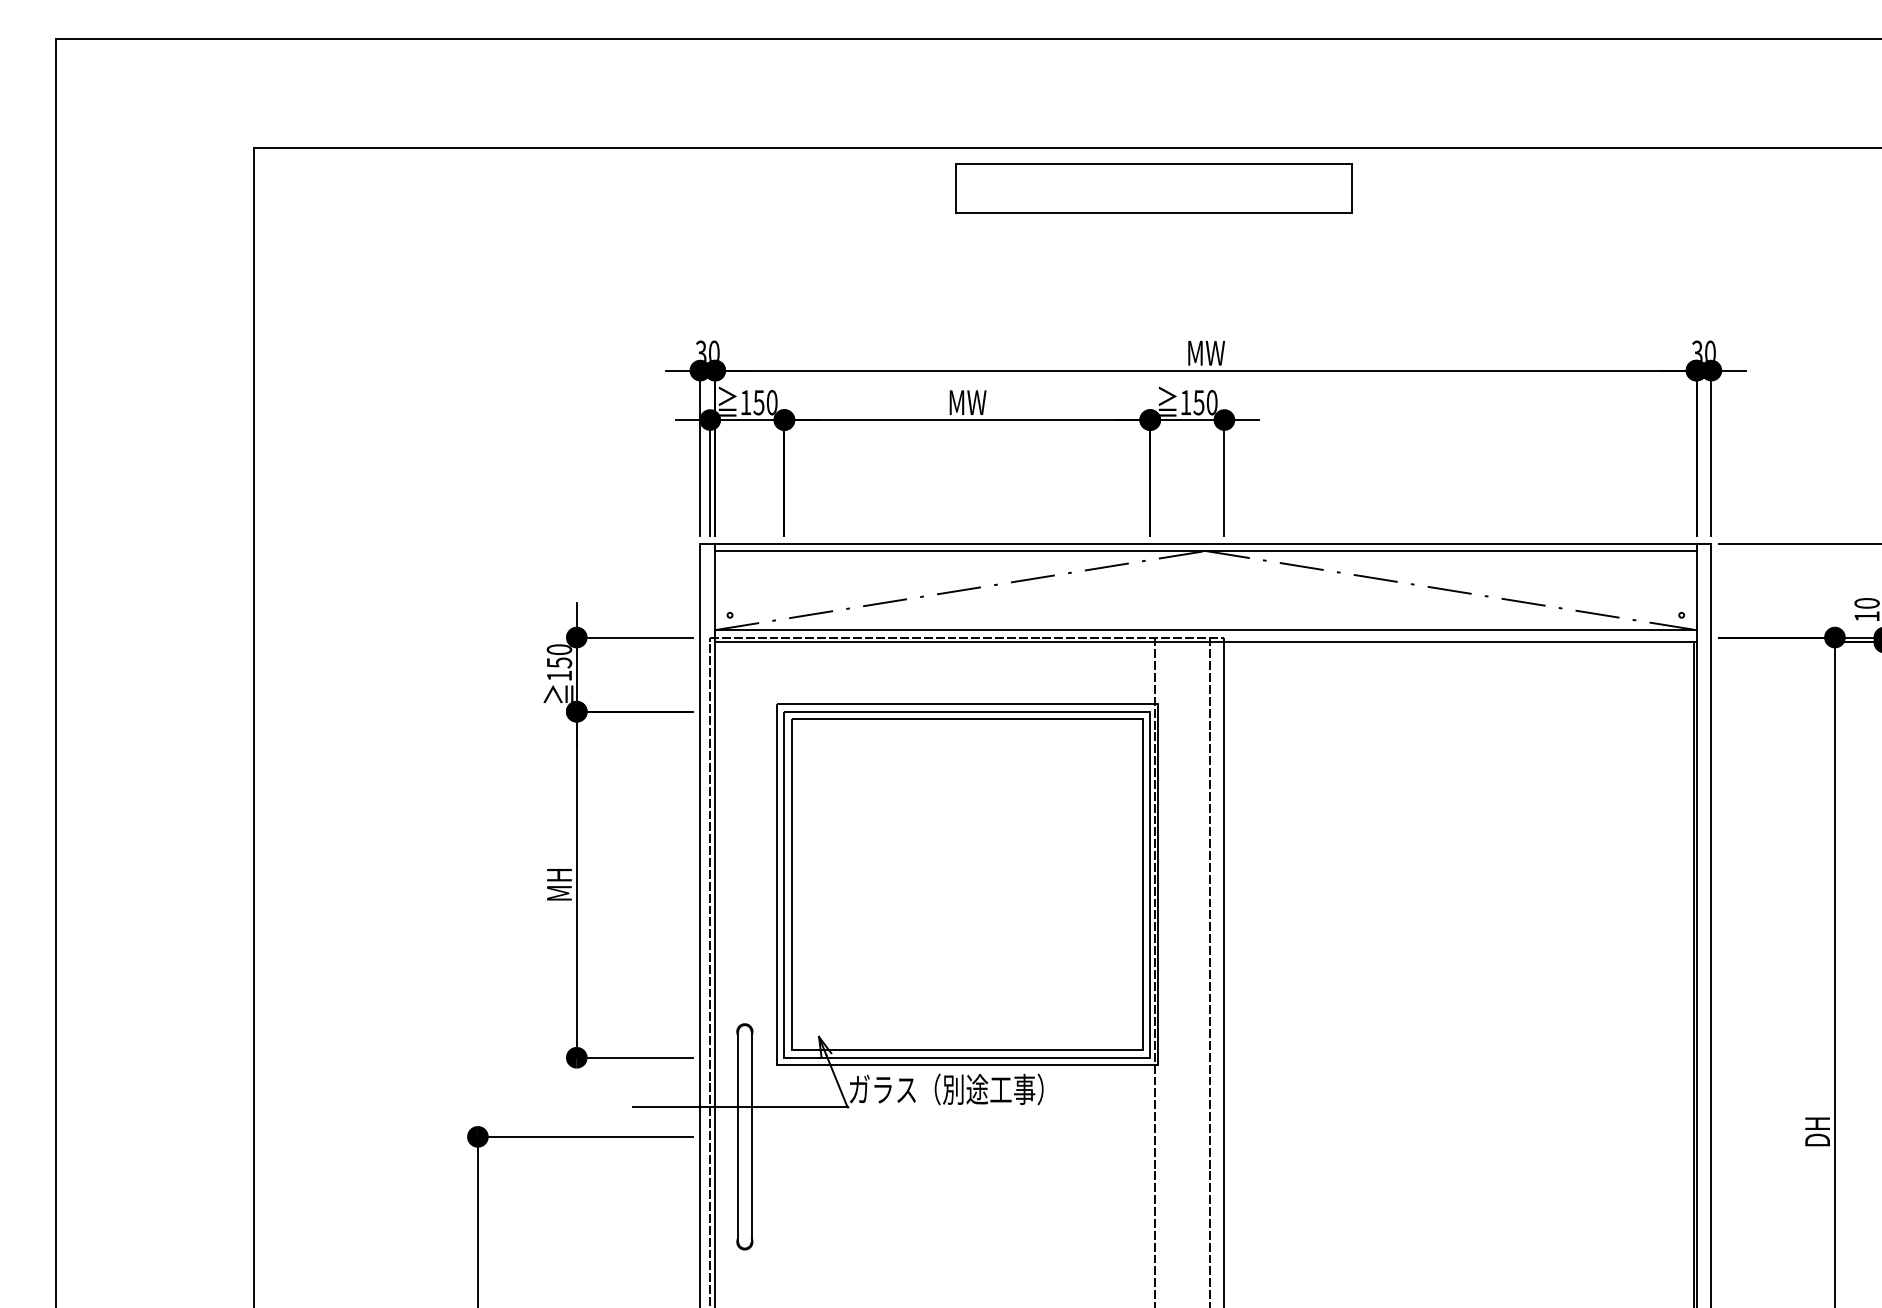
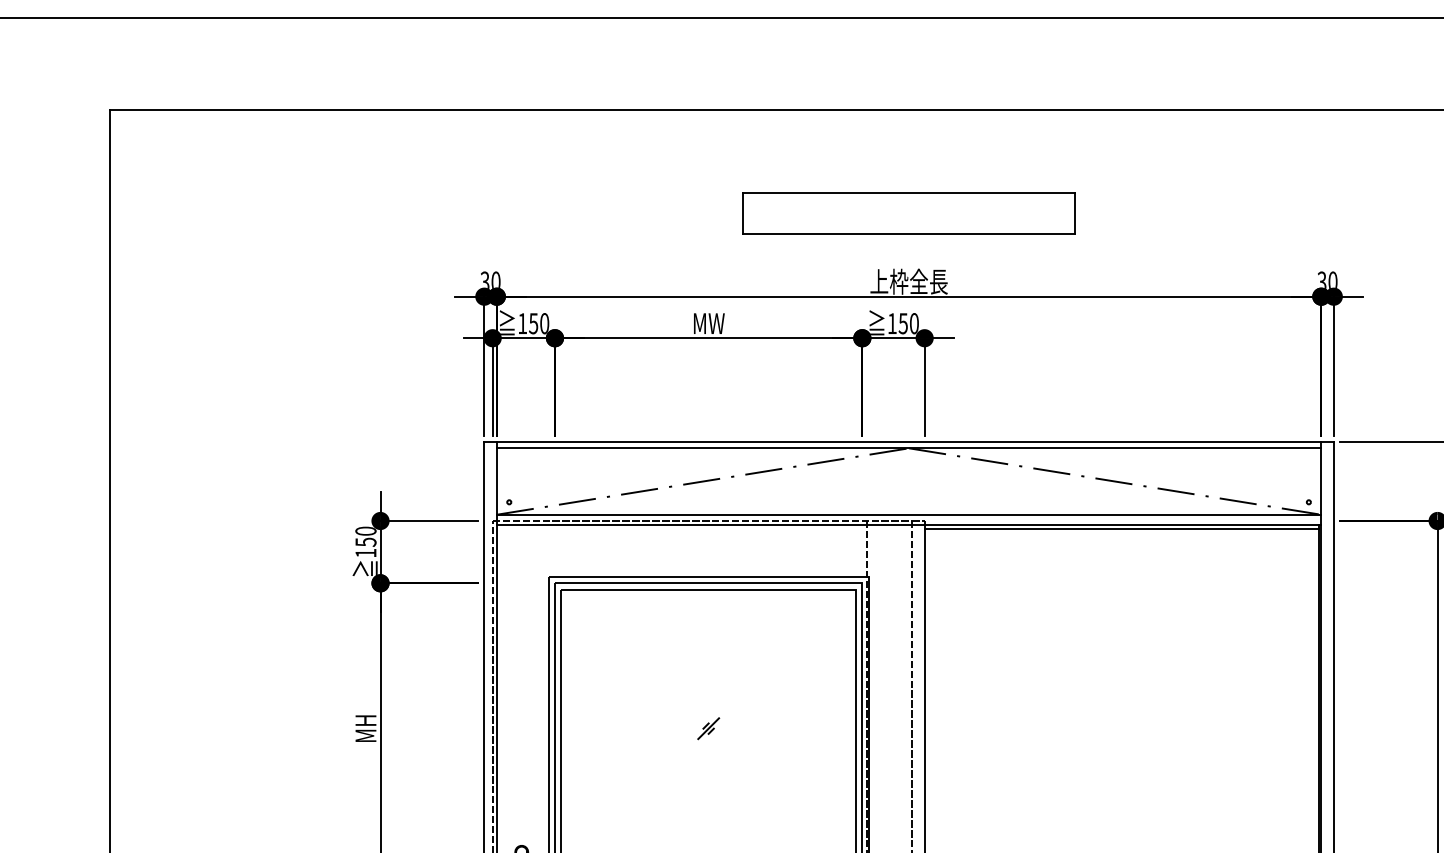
part: (1153, 188) -> (908, 213), moved
text: (1205, 352) -> (908, 281), MW -> 上枠全長
line: (1459, 647) -> (1122, 529), added
part: (967, 884) -> (708, 728), added

